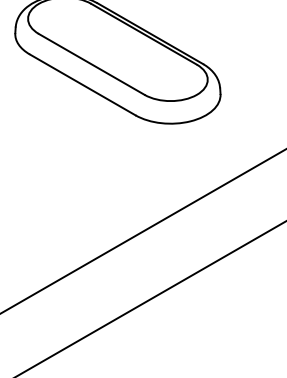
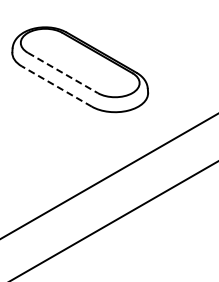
line: (92, 65) -> (63, 73), solid -> dashed
line: (82, 84) -> (56, 86), solid -> dashed

